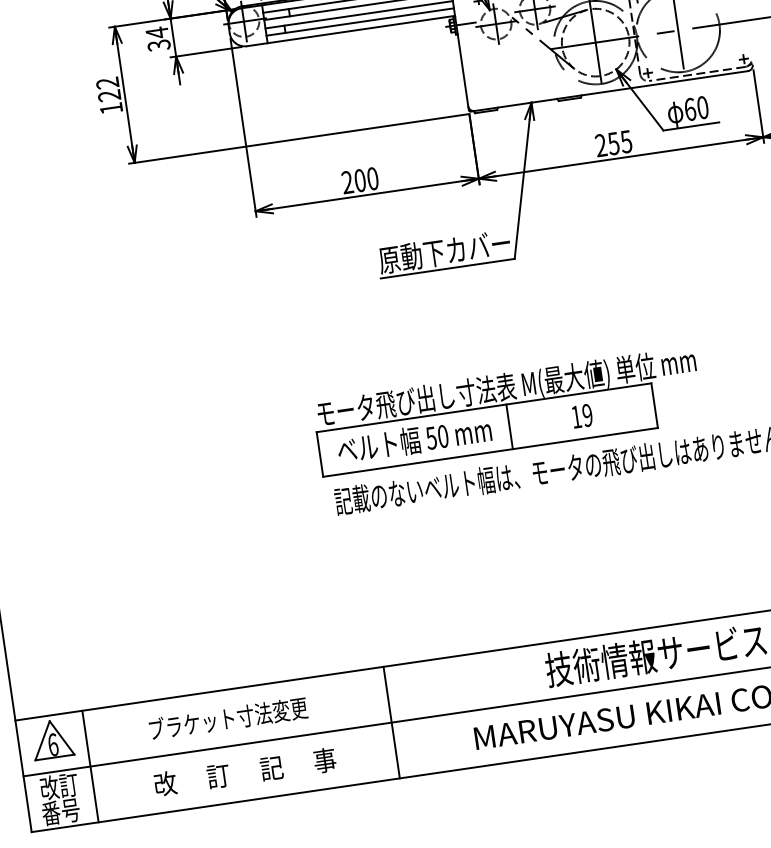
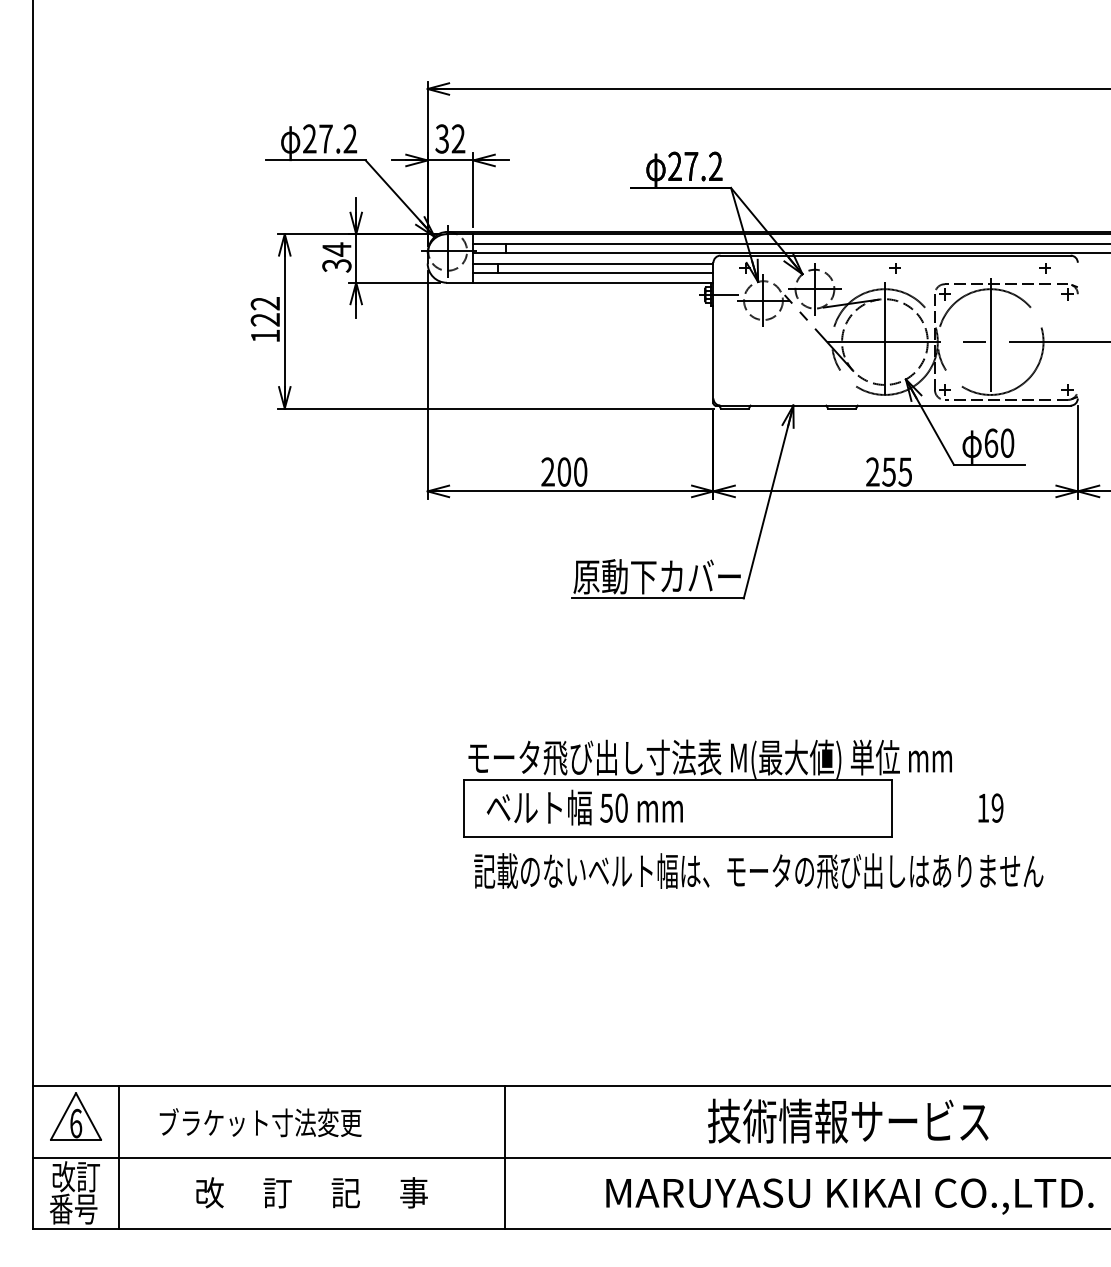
text: (582, 415) -> (990, 807), moved
line: (509, 426) -> (706, 807), removed
text: (228, 718) -> (260, 1122), moved

